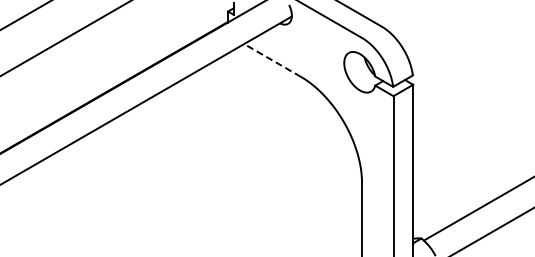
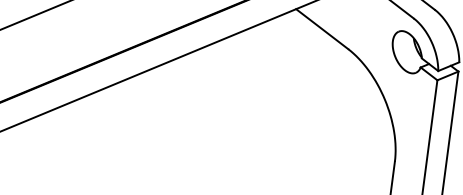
line: (272, 60) -> (322, 29), dashed -> solid

